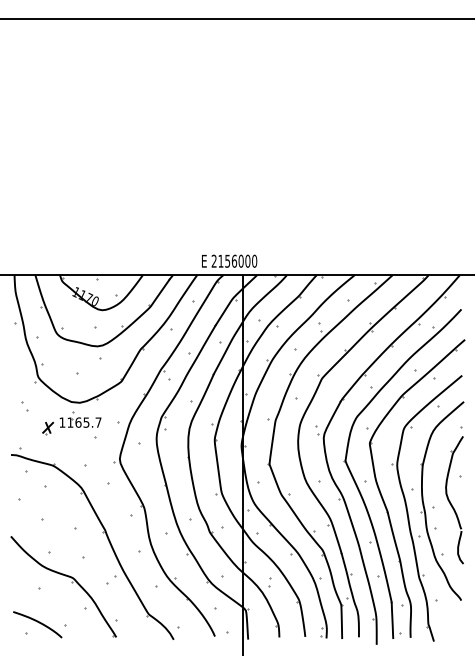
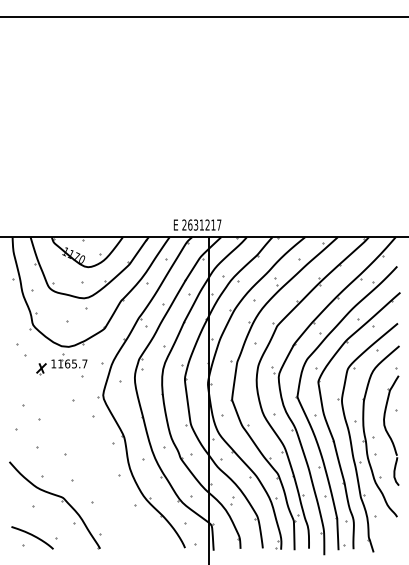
text: (237, 260) -> (204, 224), 2156000 -> 2631217
part: (24, 405) -> (21, 349), size x1.6
part: (106, 537) -> (91, 462), removed

